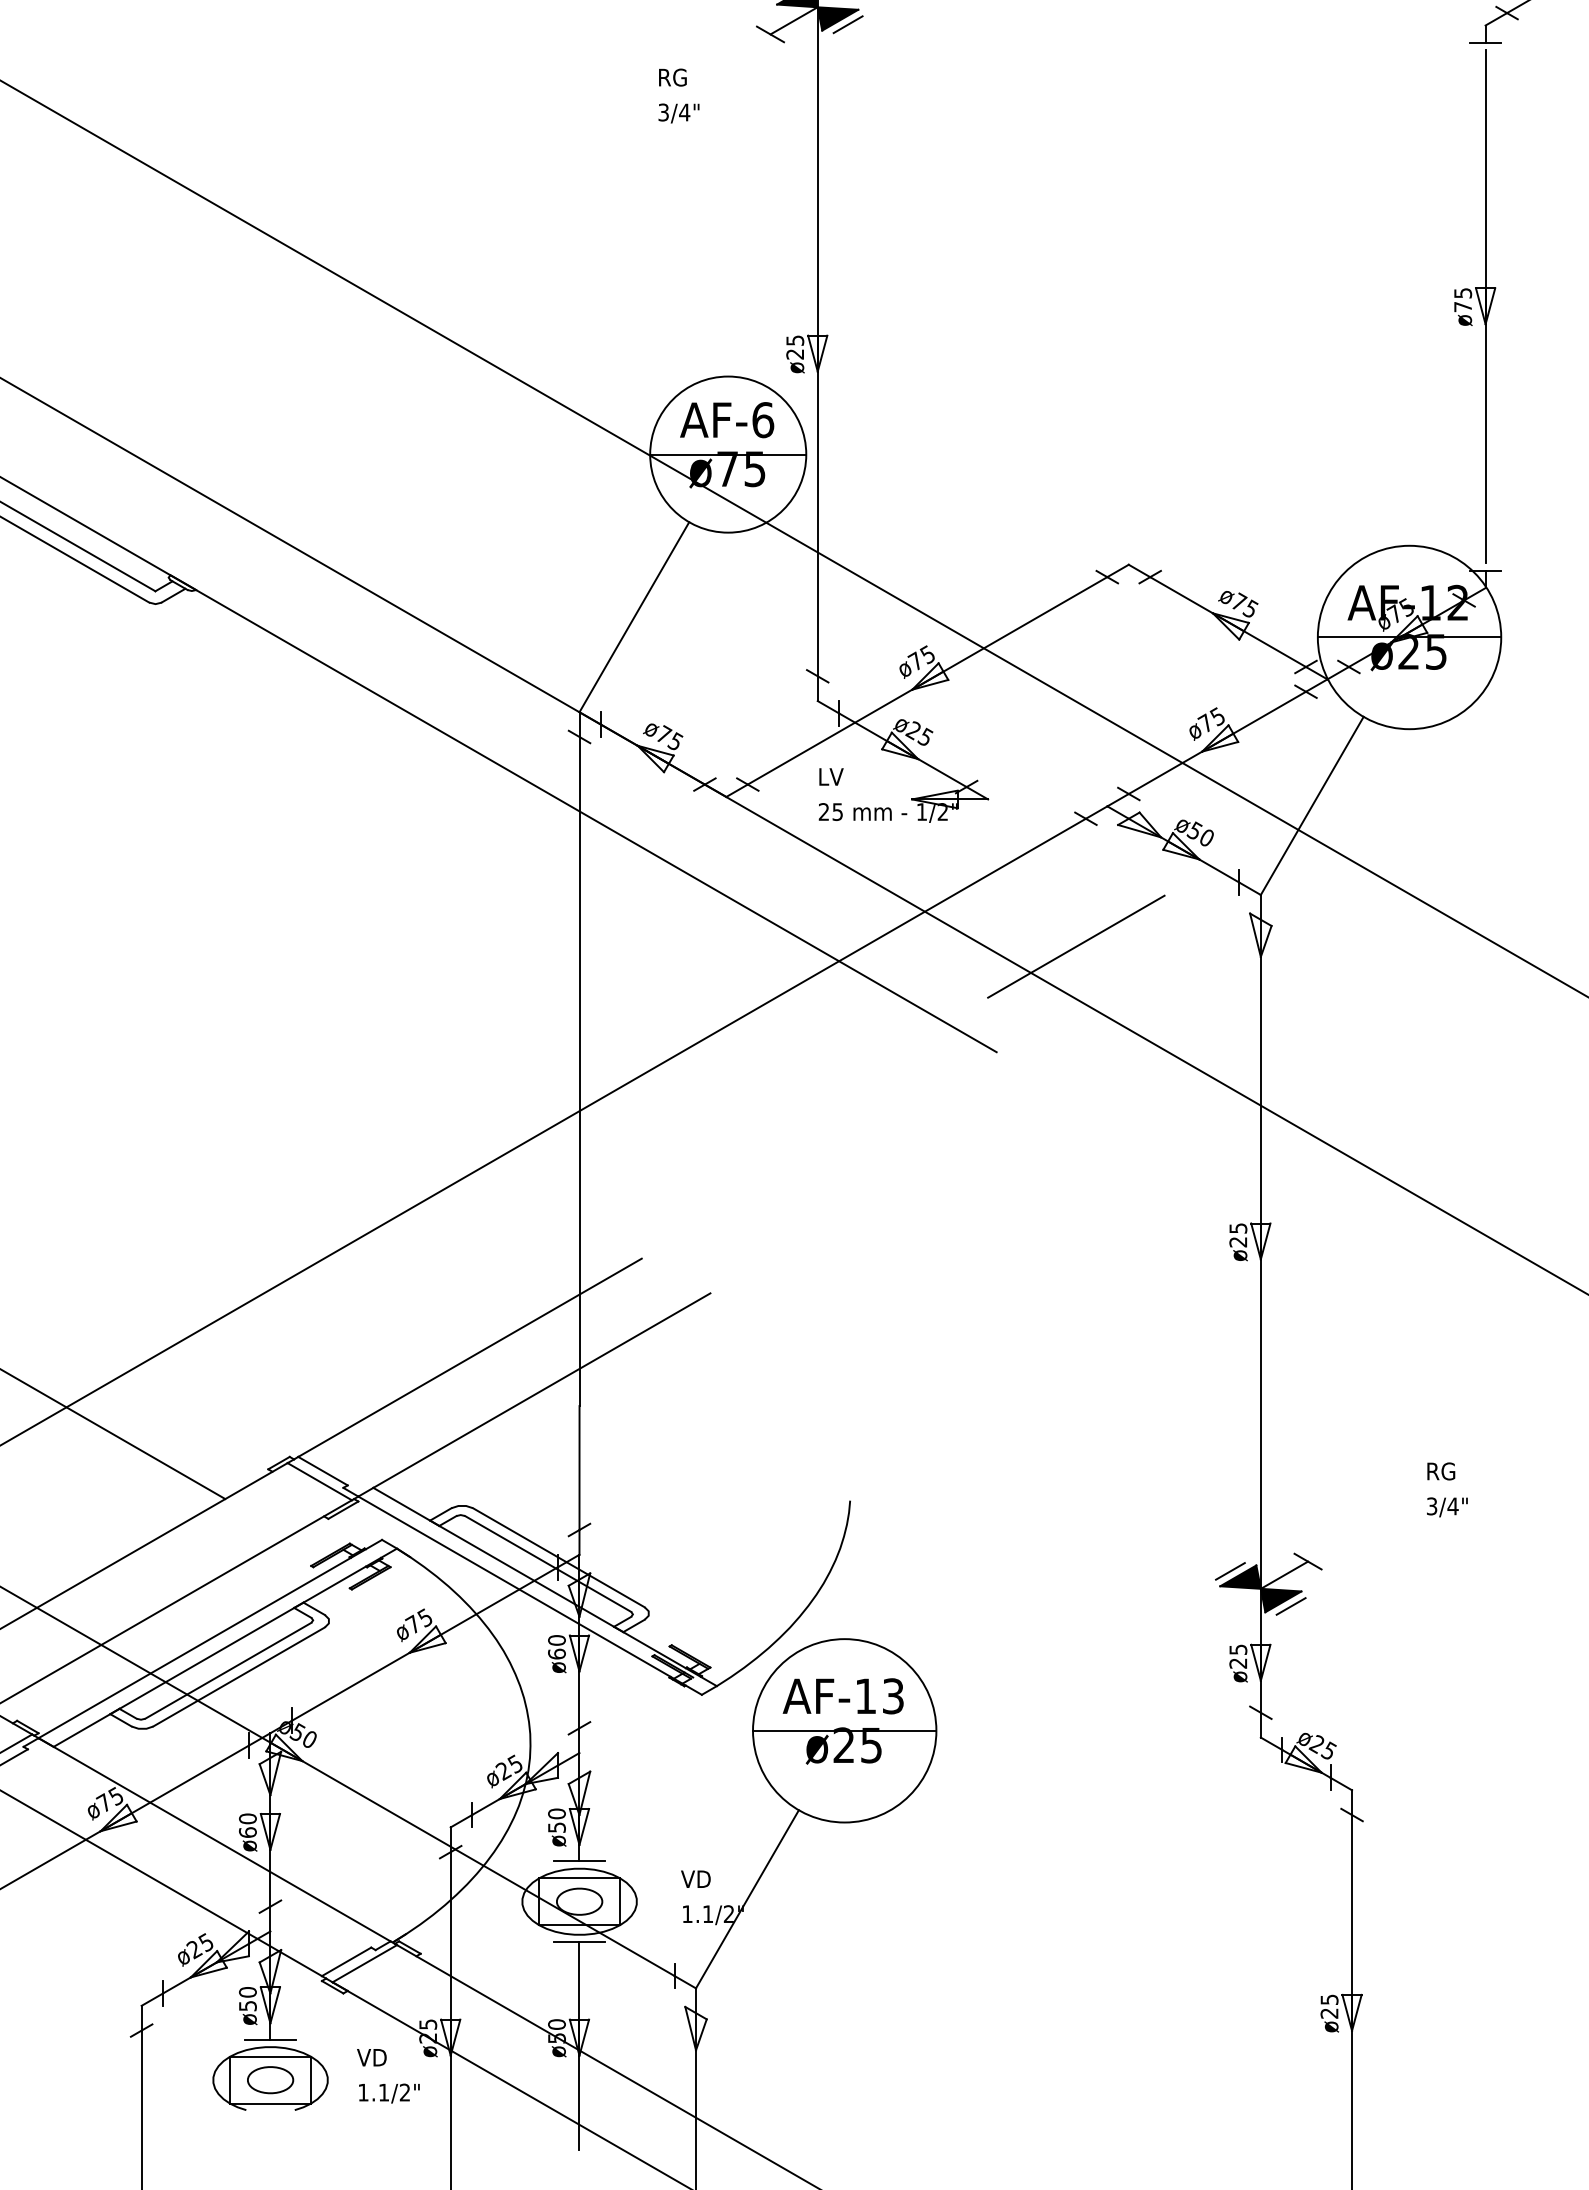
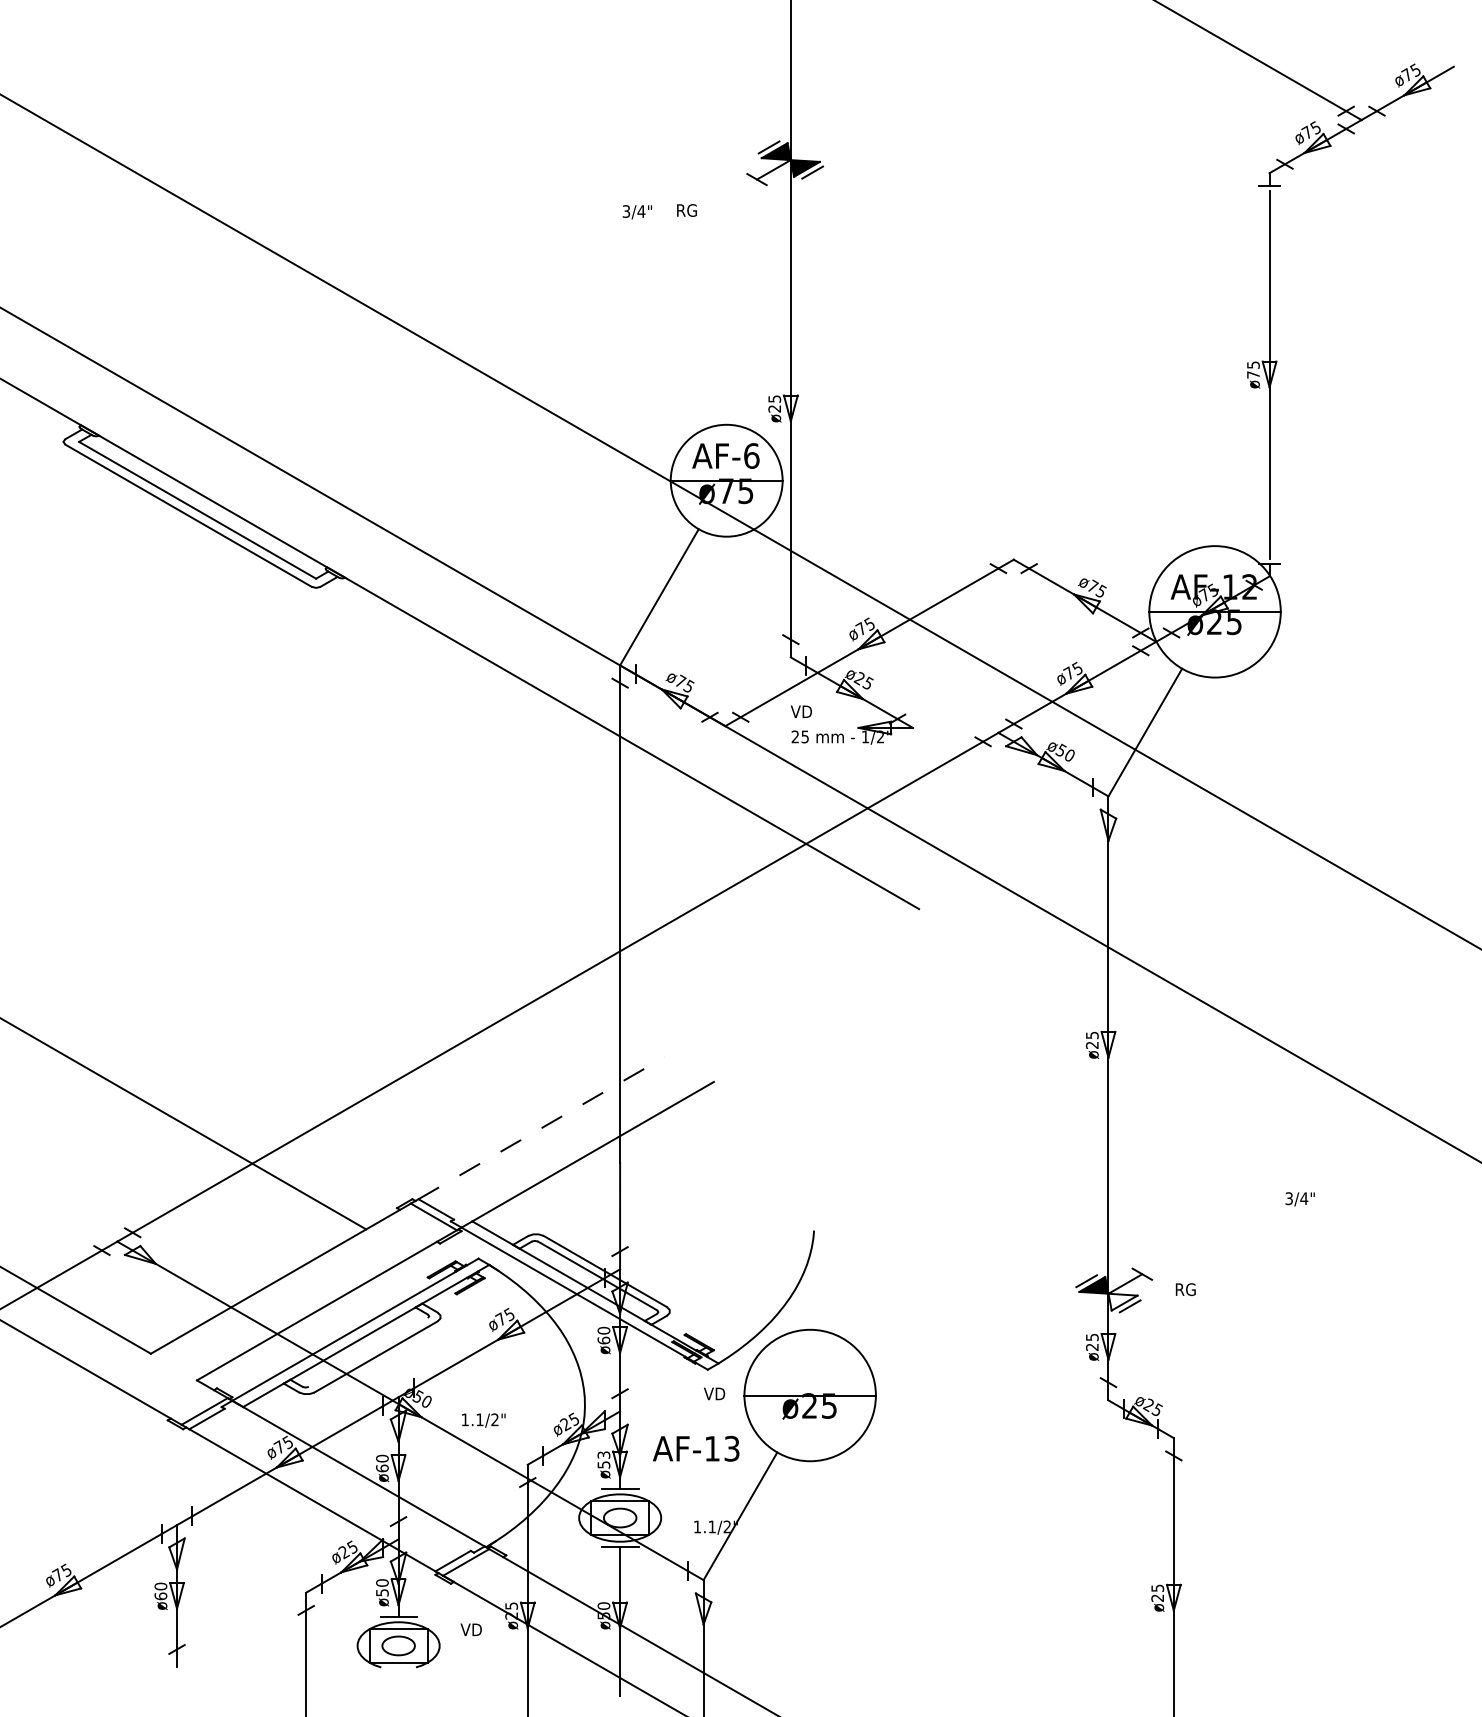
text: (677, 113) -> (636, 212), moved
text: (831, 776) -> (800, 711), LV -> VD
line: (1075, 946) -> (975, 833), removed
line: (471, 1356) -> (542, 1127), solid -> dashed
text: (1440, 1471) -> (1185, 1289), moved
text: (1446, 1507) -> (1299, 1199), moved
fill: (1280, 1599) -> (1122, 1301), removed
line: (227, 1670) -> (367, 1352), removed
text: (843, 1695) -> (696, 1448), moved
text: (556, 1813) -> (603, 1454), ø50 -> ø53
text: (695, 1878) -> (714, 1393), moved
text: (388, 2093) -> (483, 1420), moved

